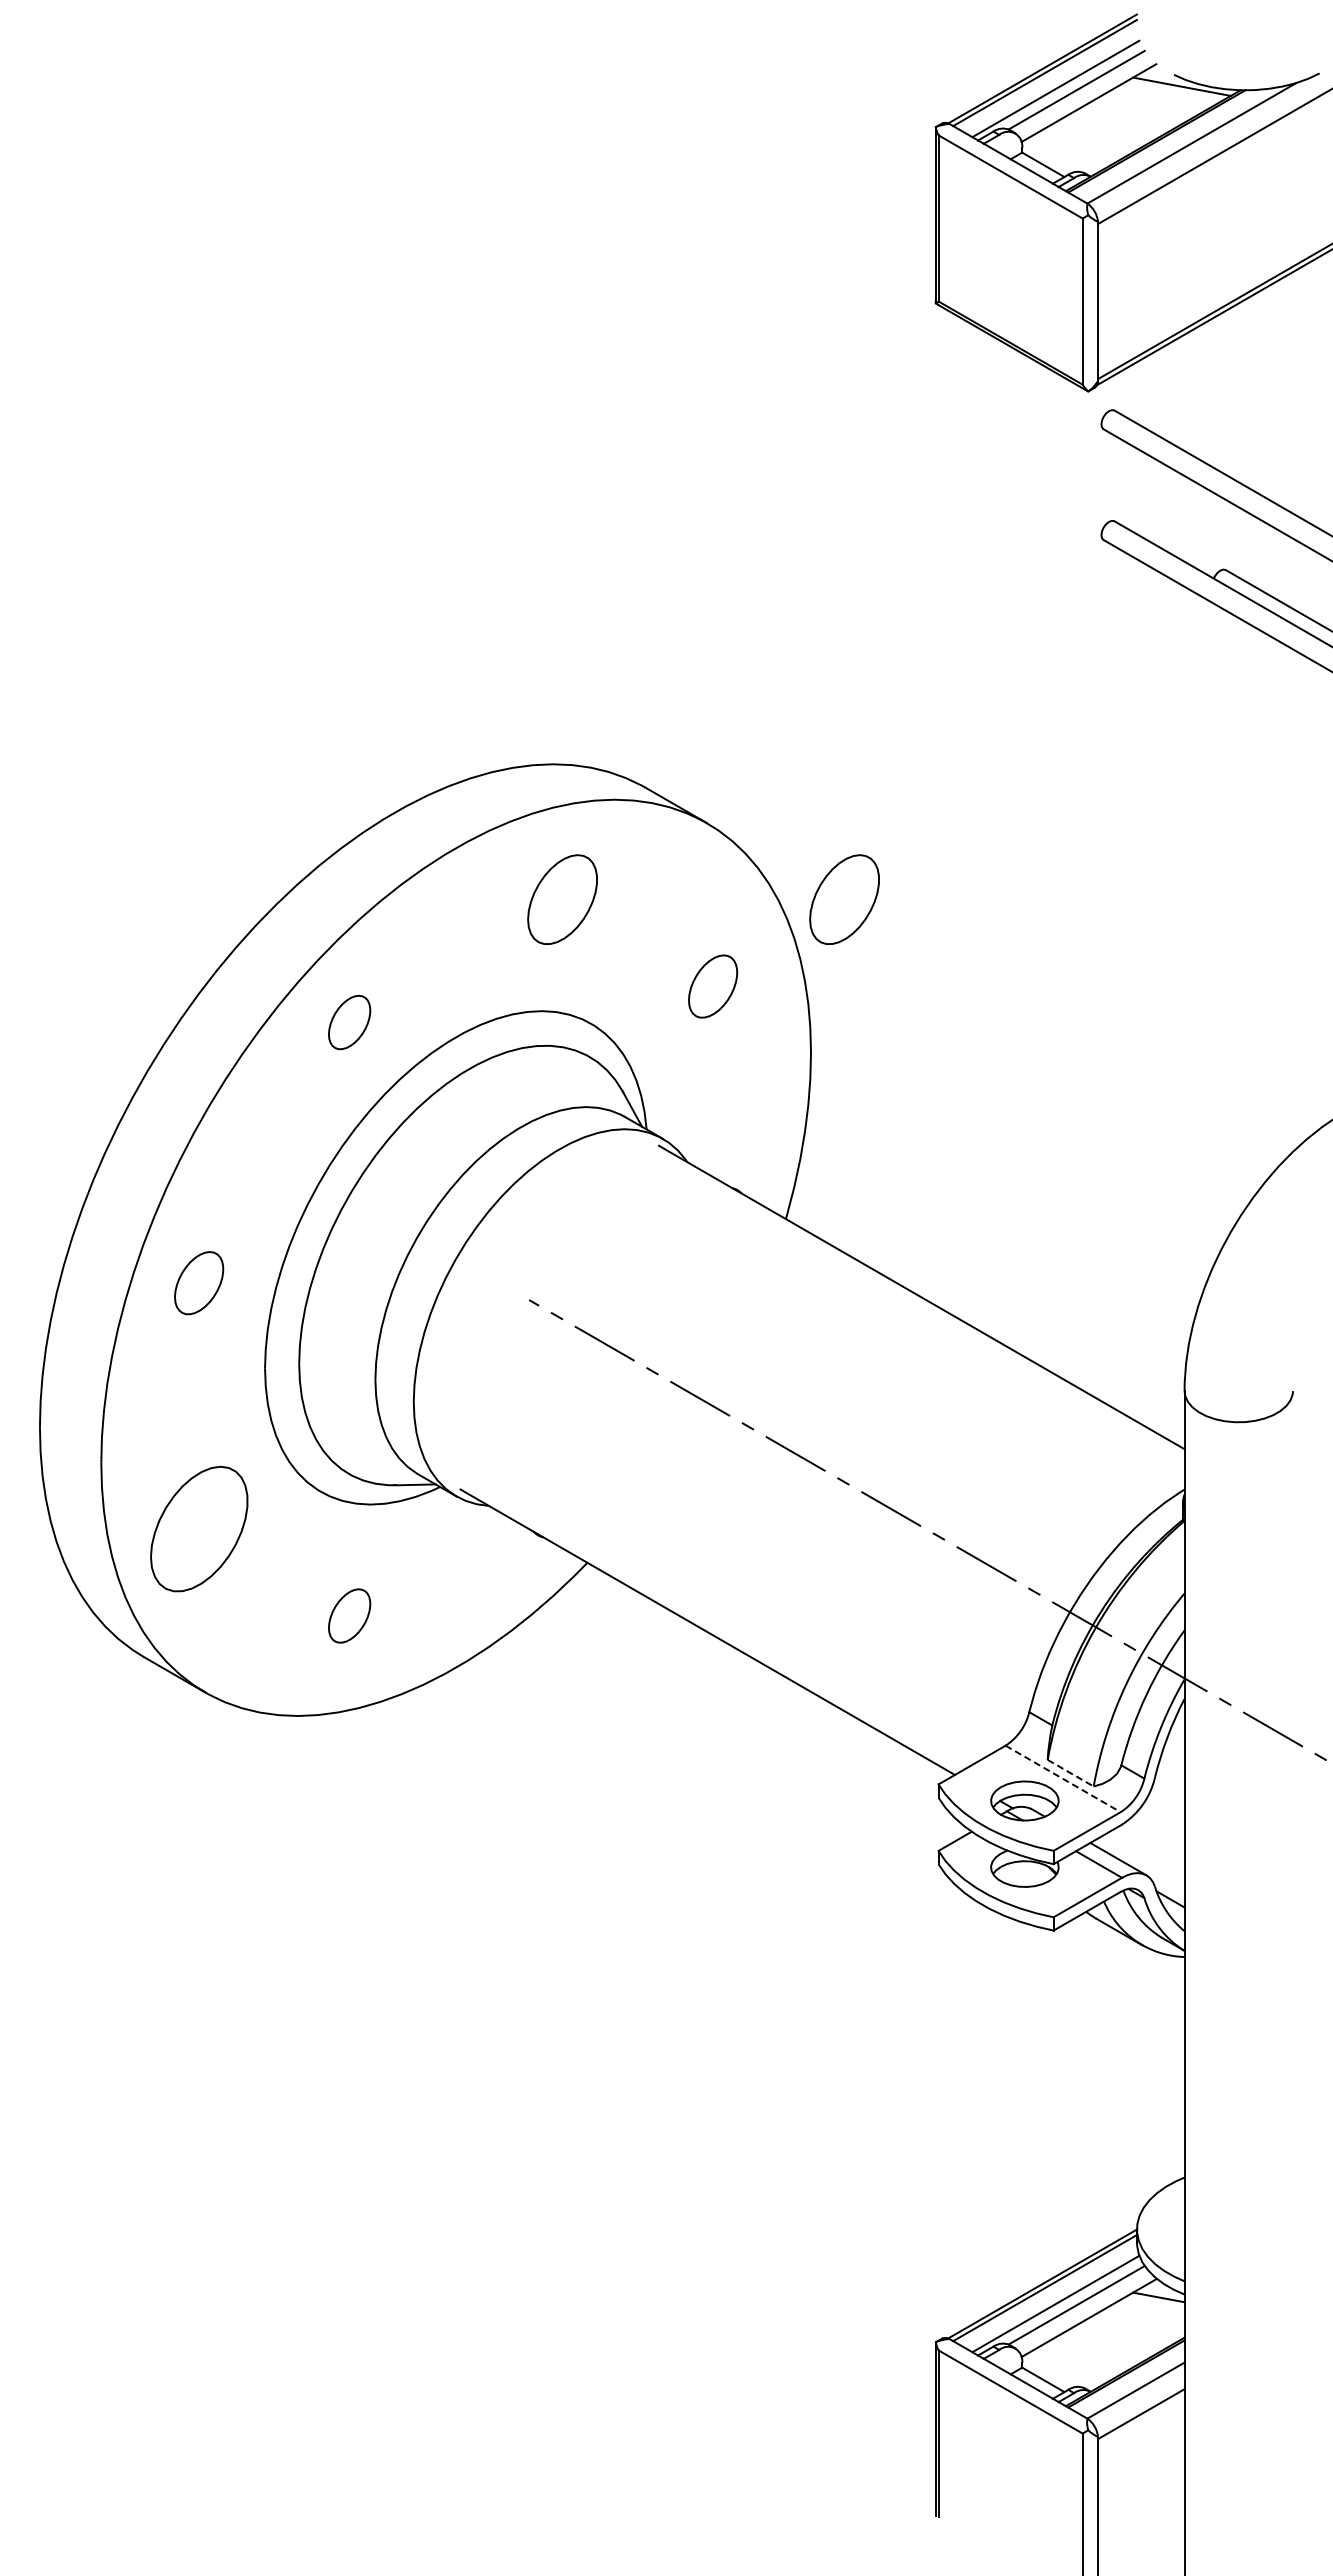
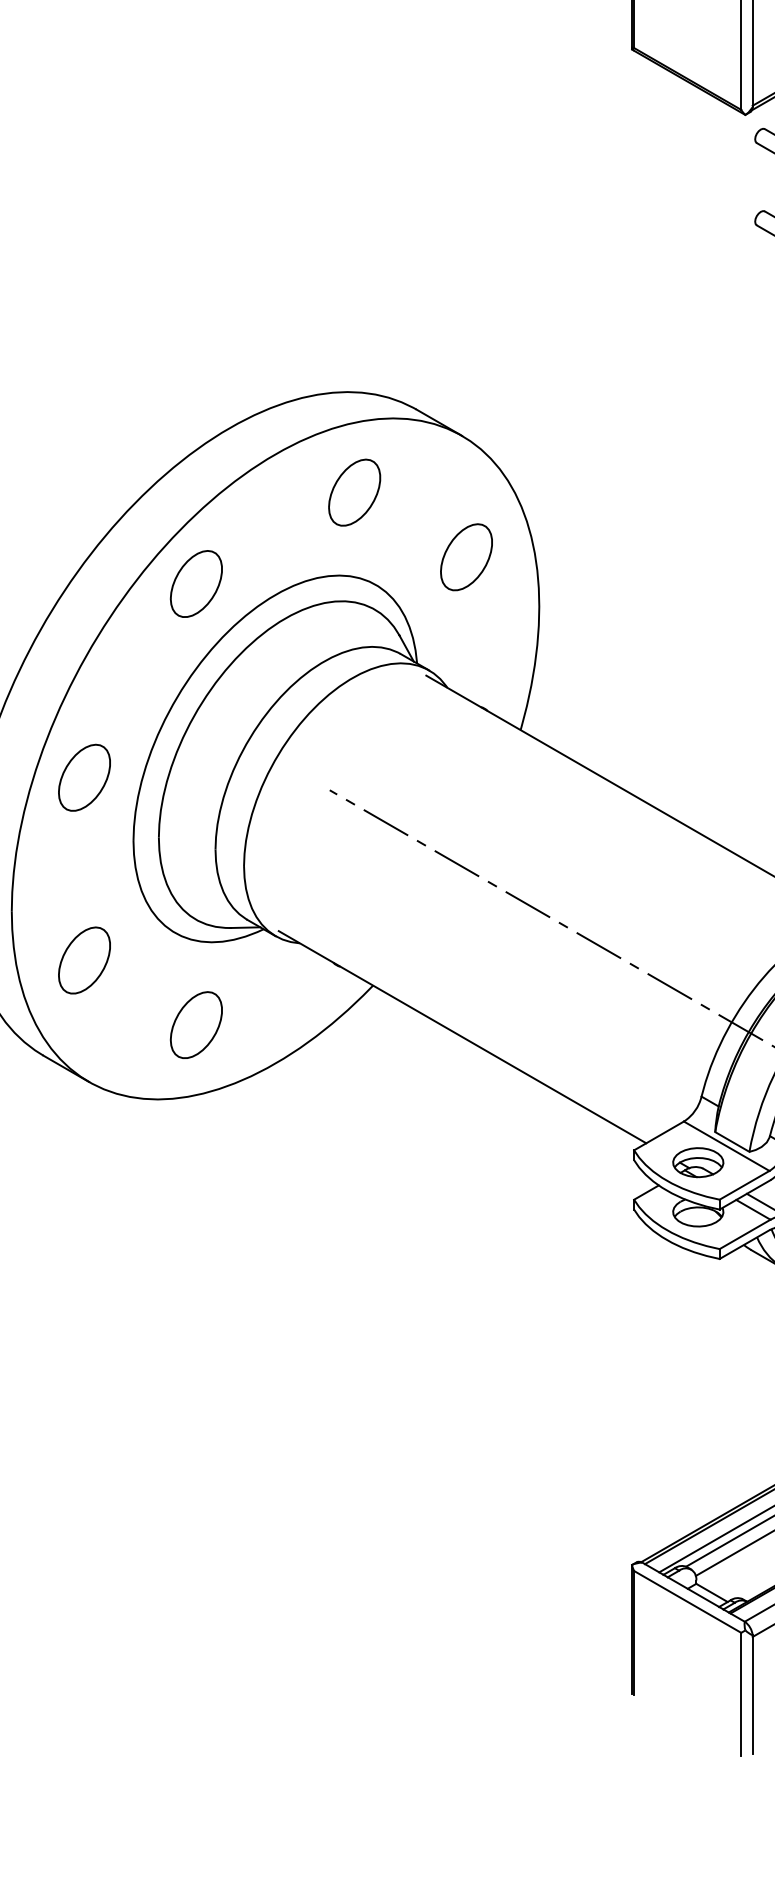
part: (844, 899) -> (564, 492), removed
part: (712, 986) -> (466, 557), size x1.43
part: (349, 1022) -> (196, 583), size x1.67
part: (198, 1282) -> (84, 777), size x1.43
part: (198, 1528) -> (84, 960), size x0.71
part: (349, 1615) -> (196, 1024), size x1.67
line: (1070, 1773) -> (732, 1142), dashed -> solid
line: (1063, 1779) -> (726, 1146), dashed -> solid

